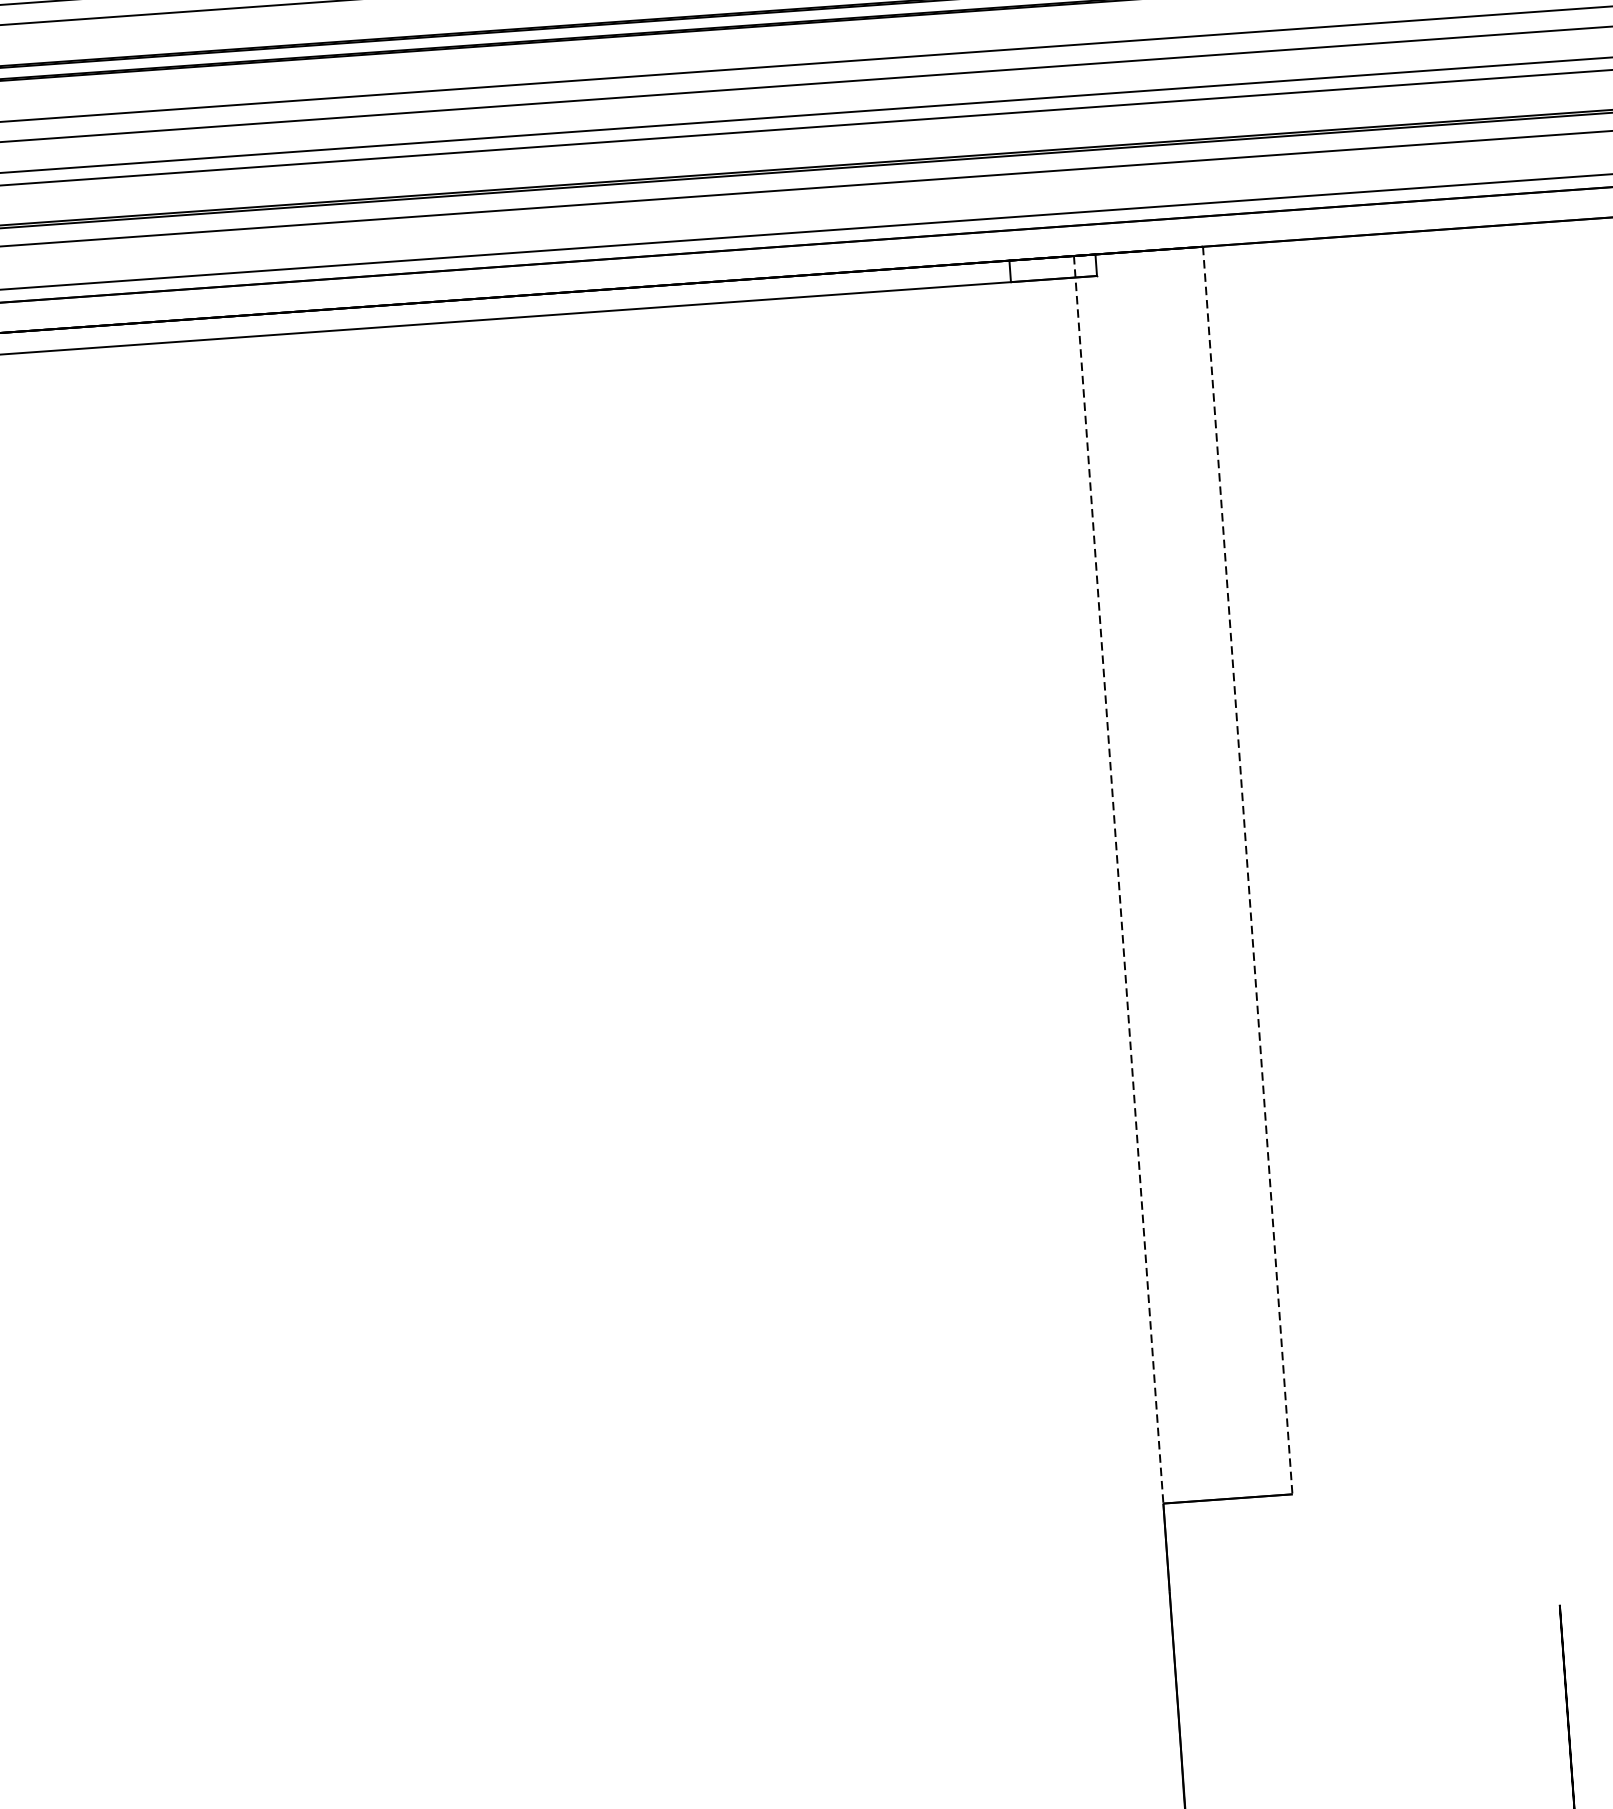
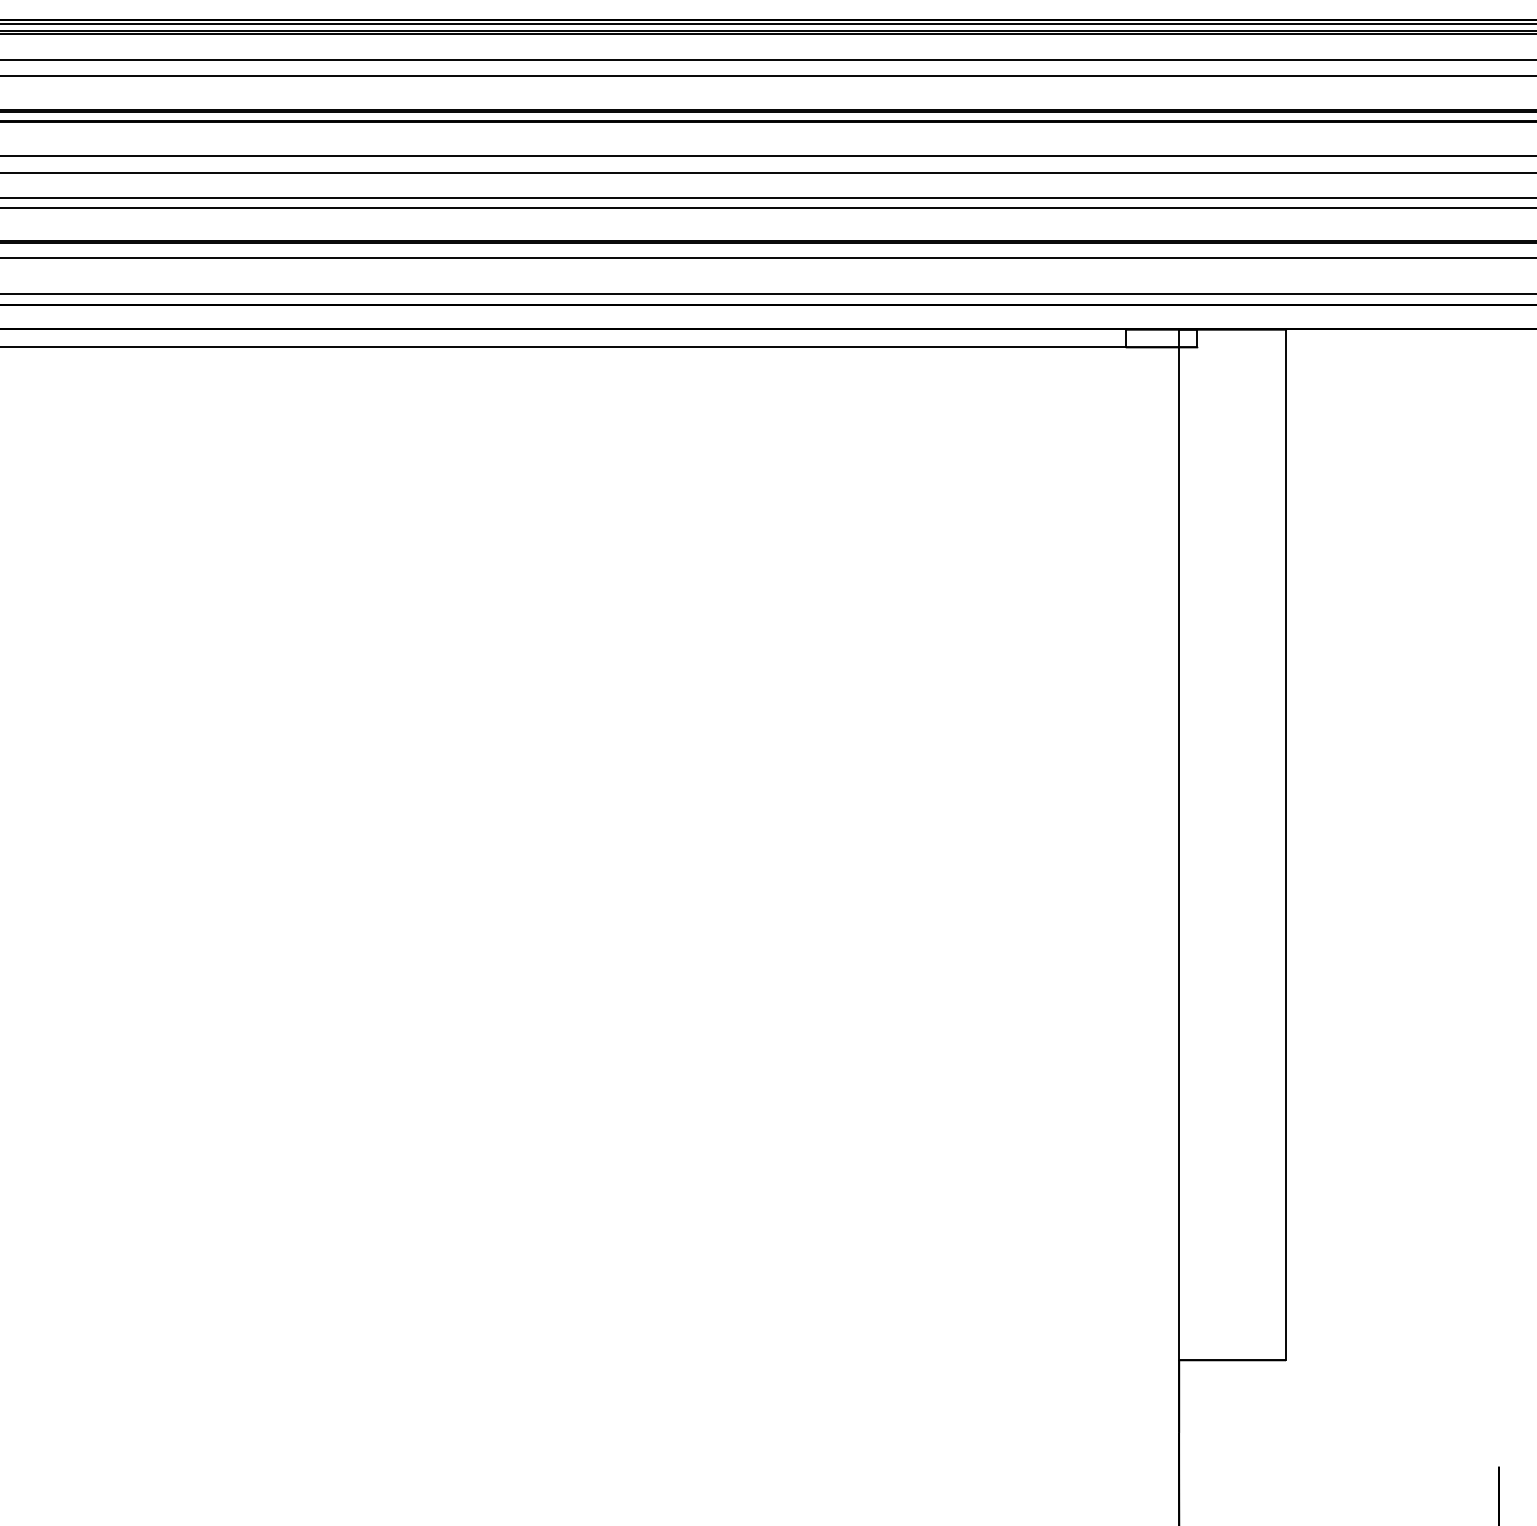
line: (1247, 871) -> (1285, 845), dashed -> solid
line: (1119, 880) -> (1179, 845), dashed -> solid

